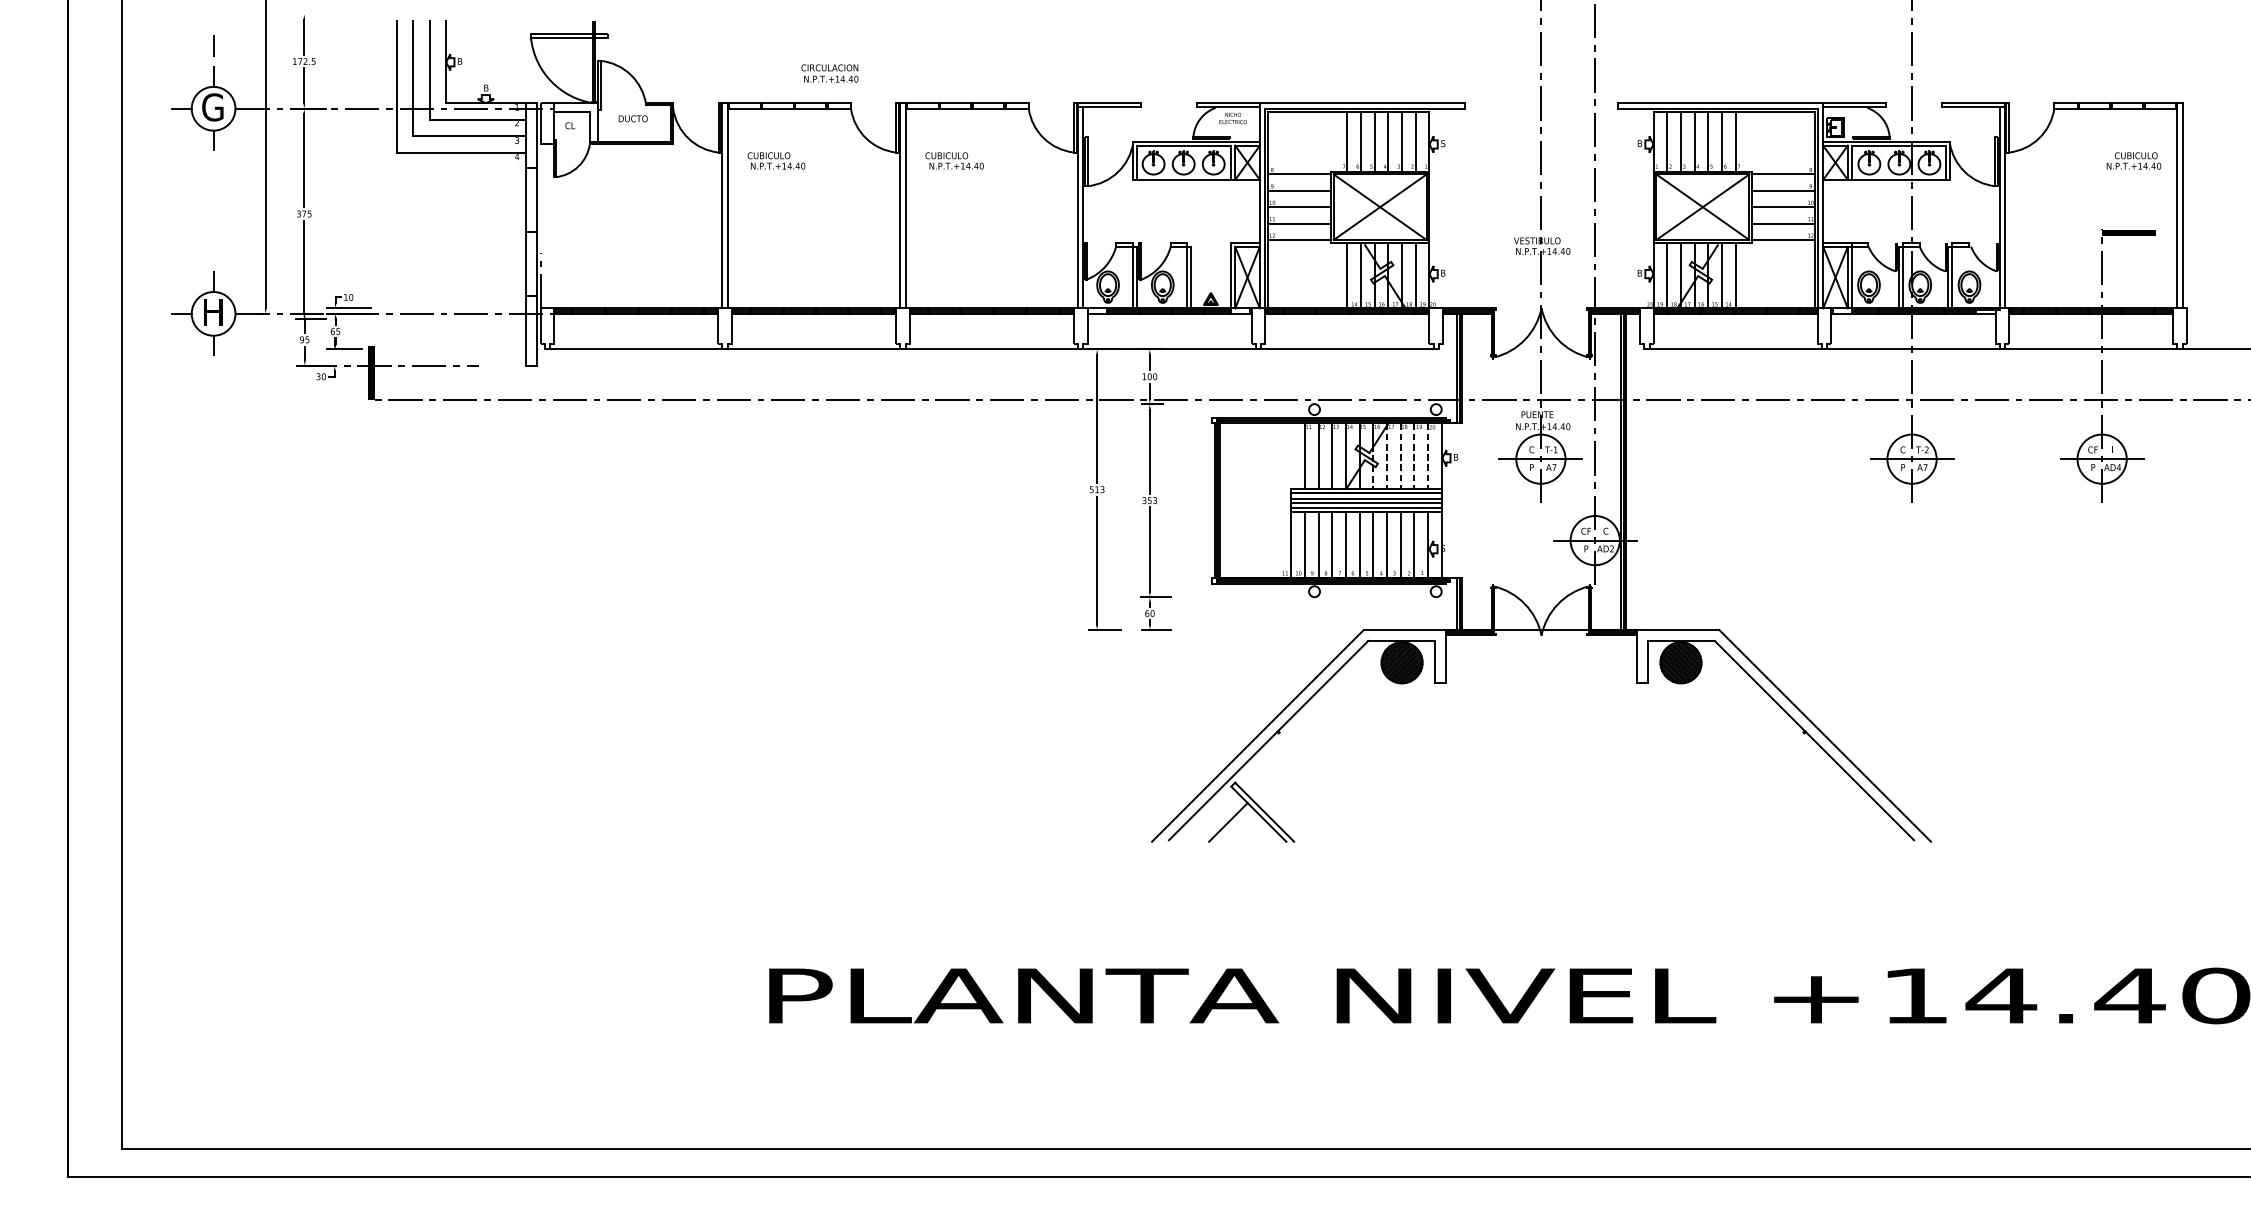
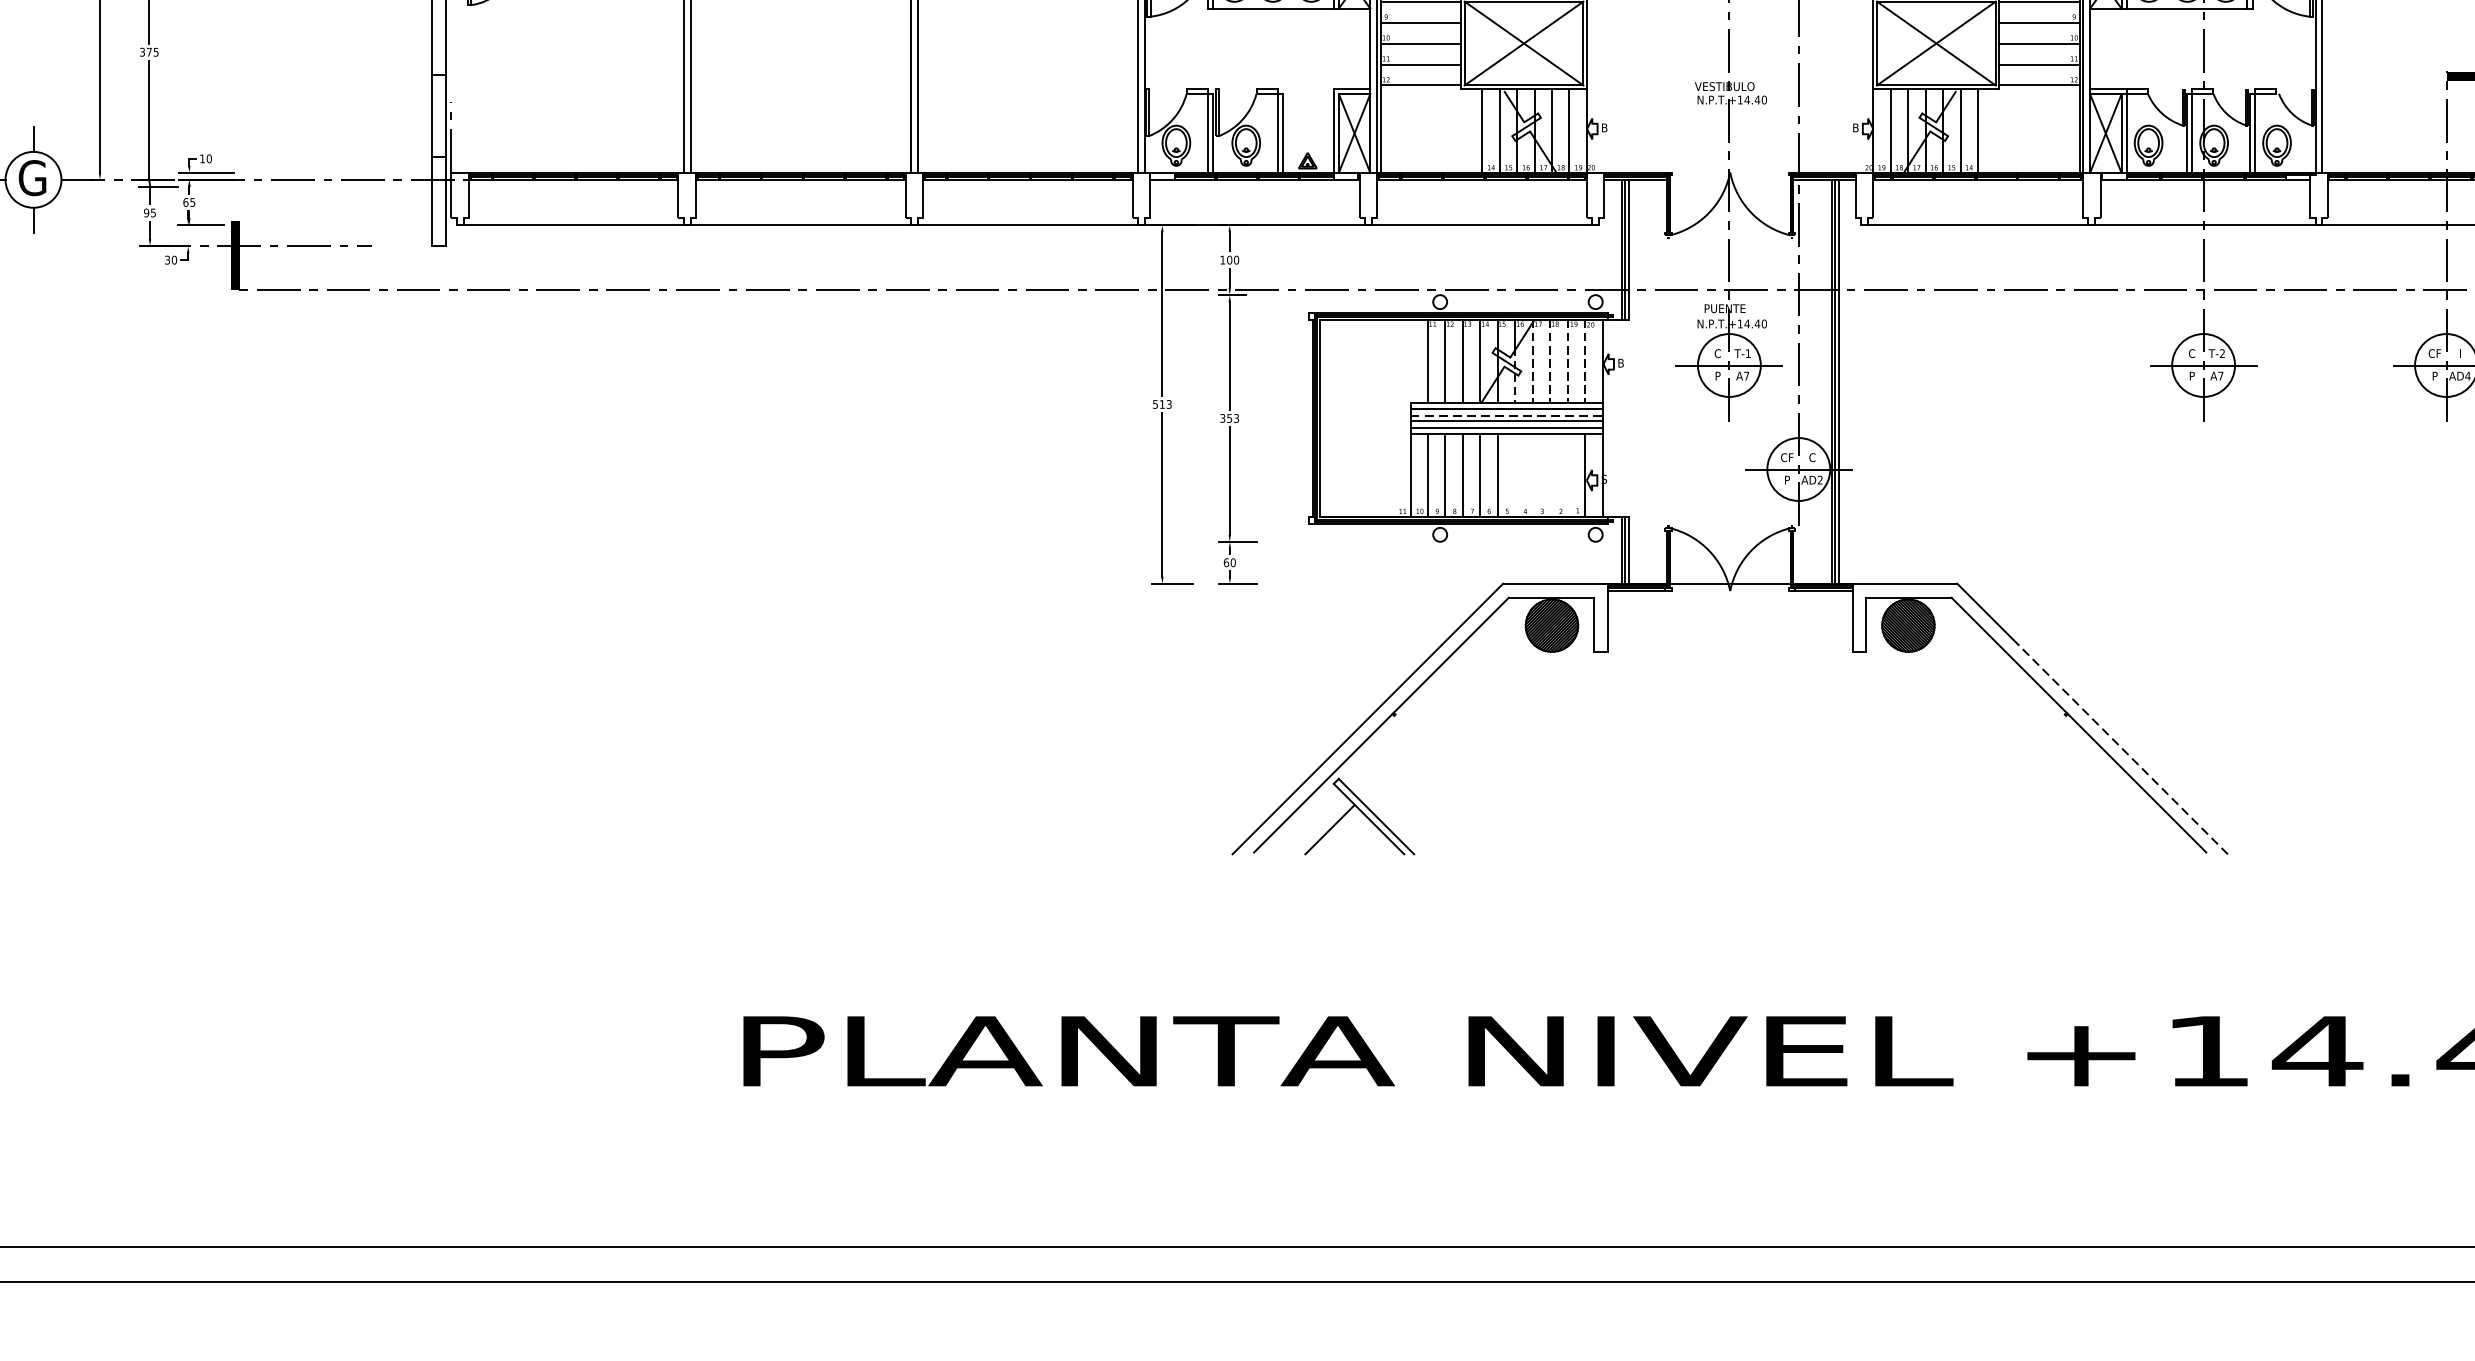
text: (212, 312) -> (32, 178), H -> G
line: (1367, 498) -> (1507, 415), solid -> dashed
line: (1373, 545) -> (1515, 475), removed
line: (1387, 545) -> (1533, 475), removed
line: (1400, 545) -> (1550, 475), removed
line: (1414, 545) -> (1567, 475), removed
line: (1849, 759) -> (2123, 749), solid -> dashed

